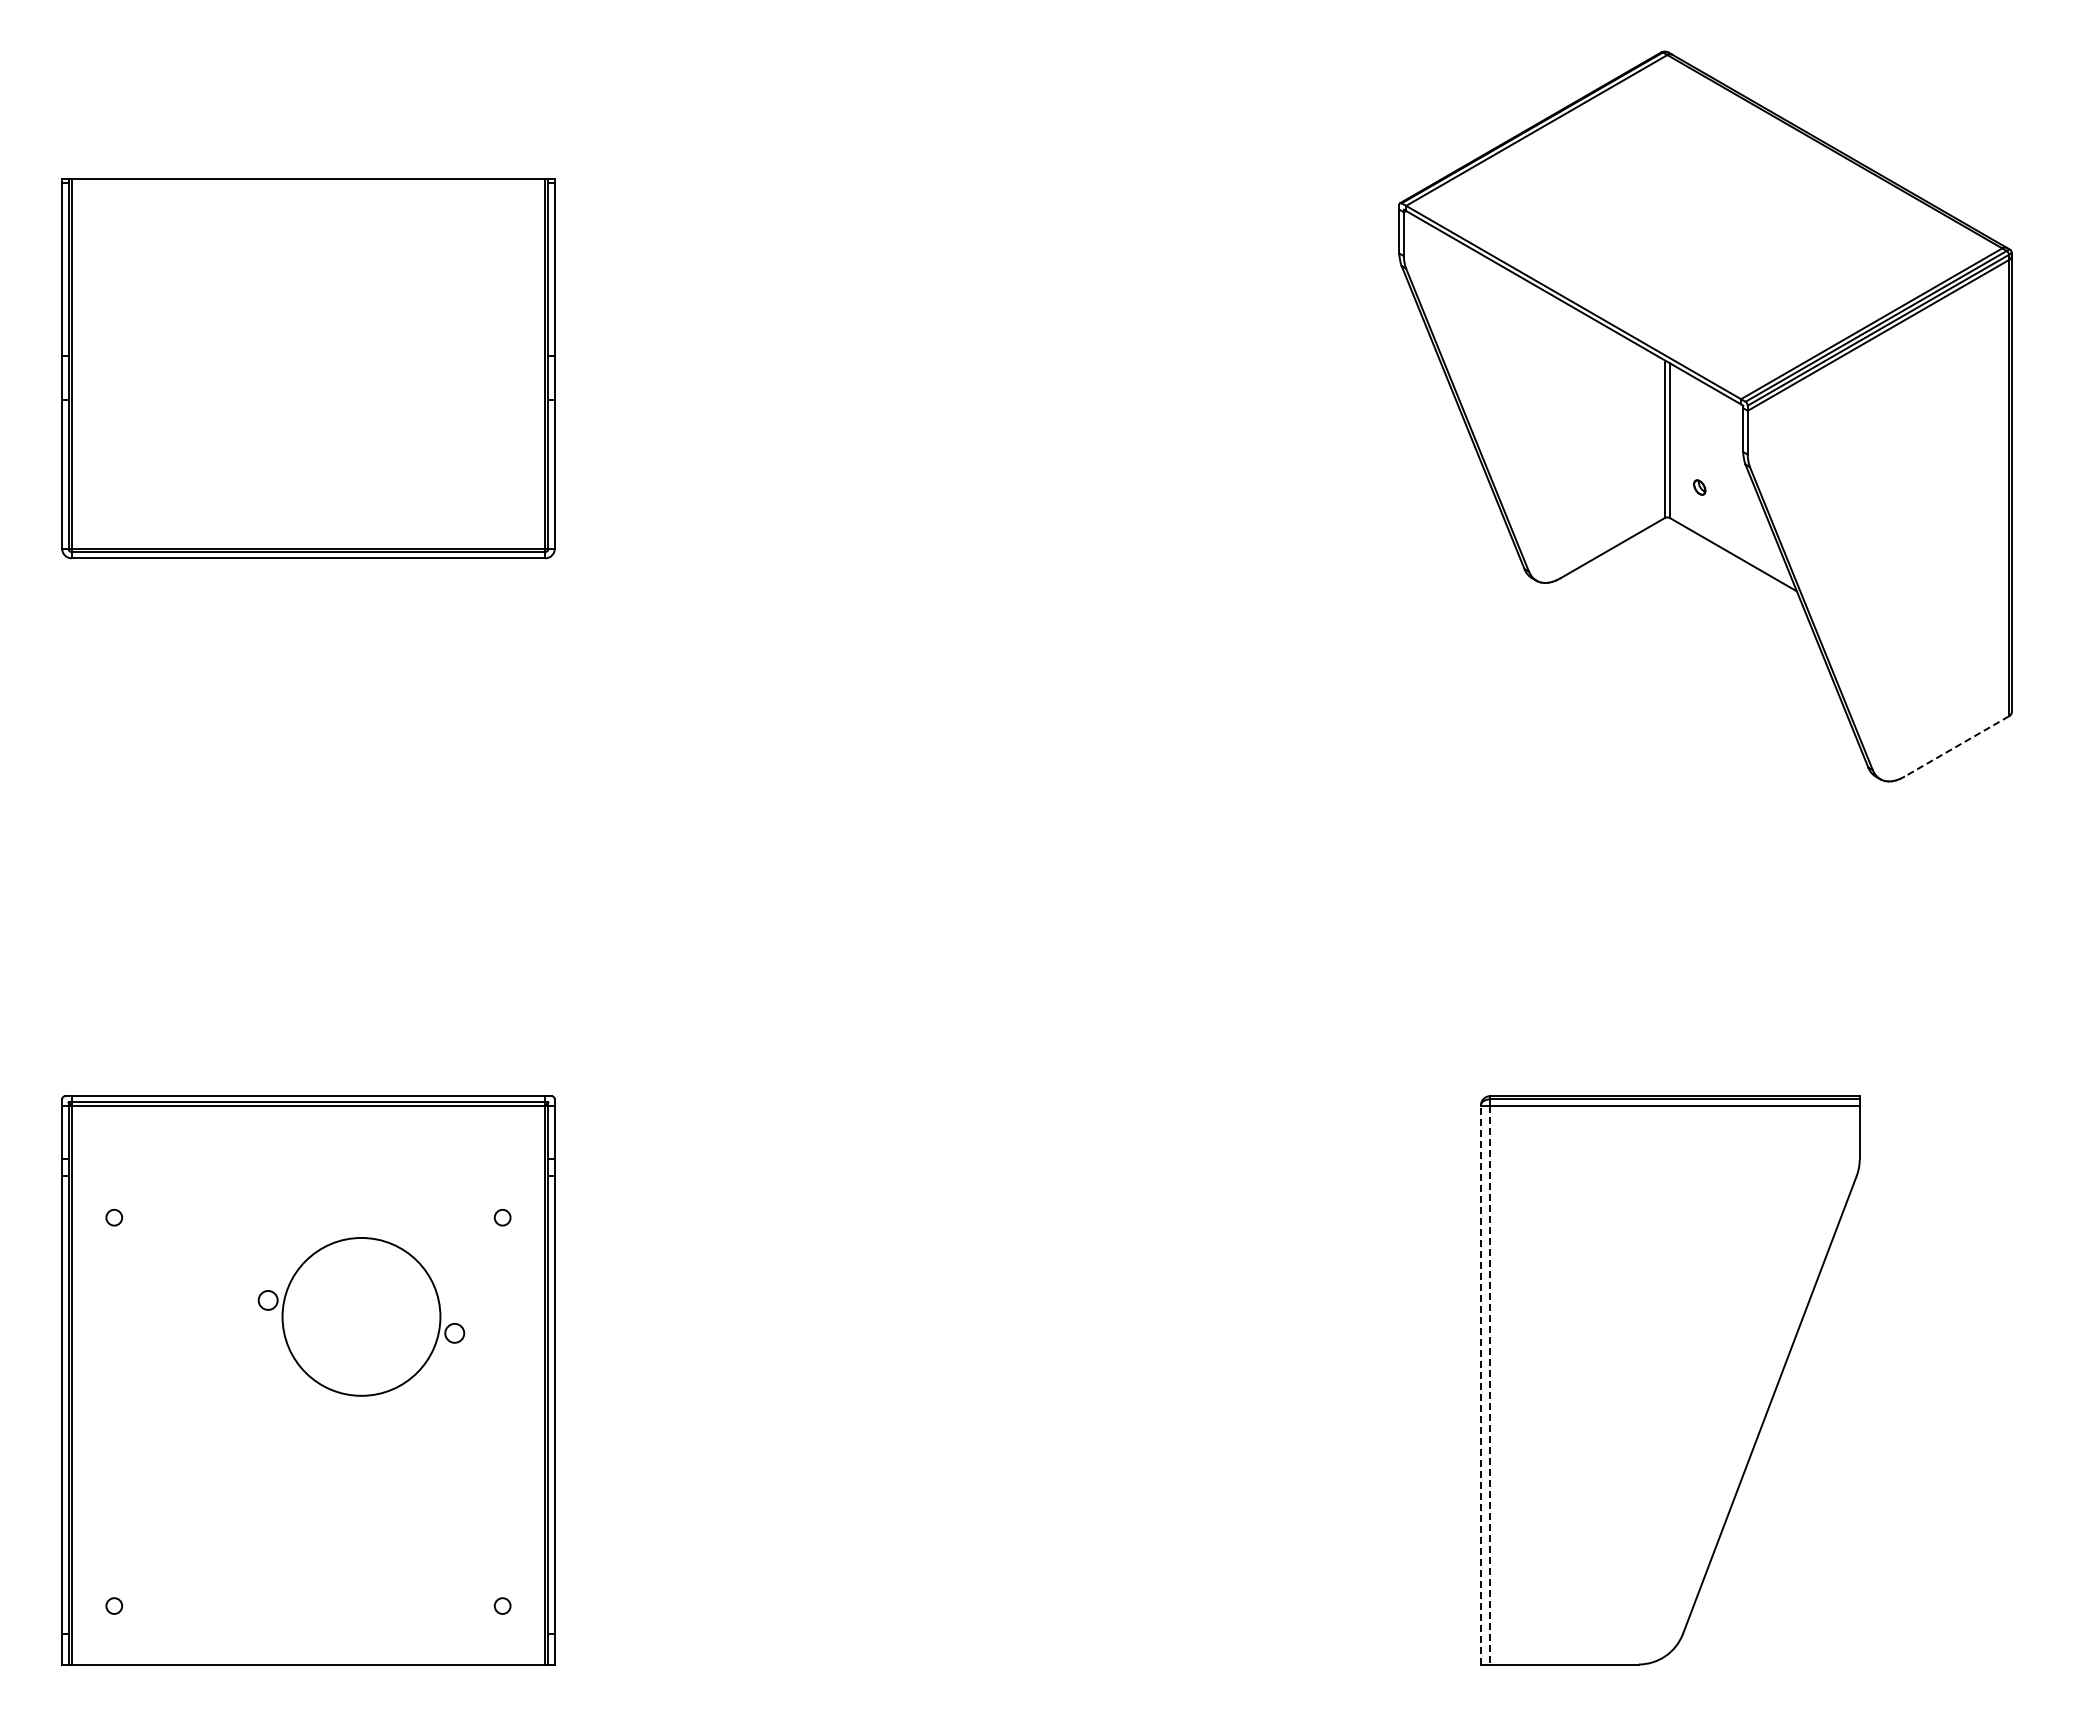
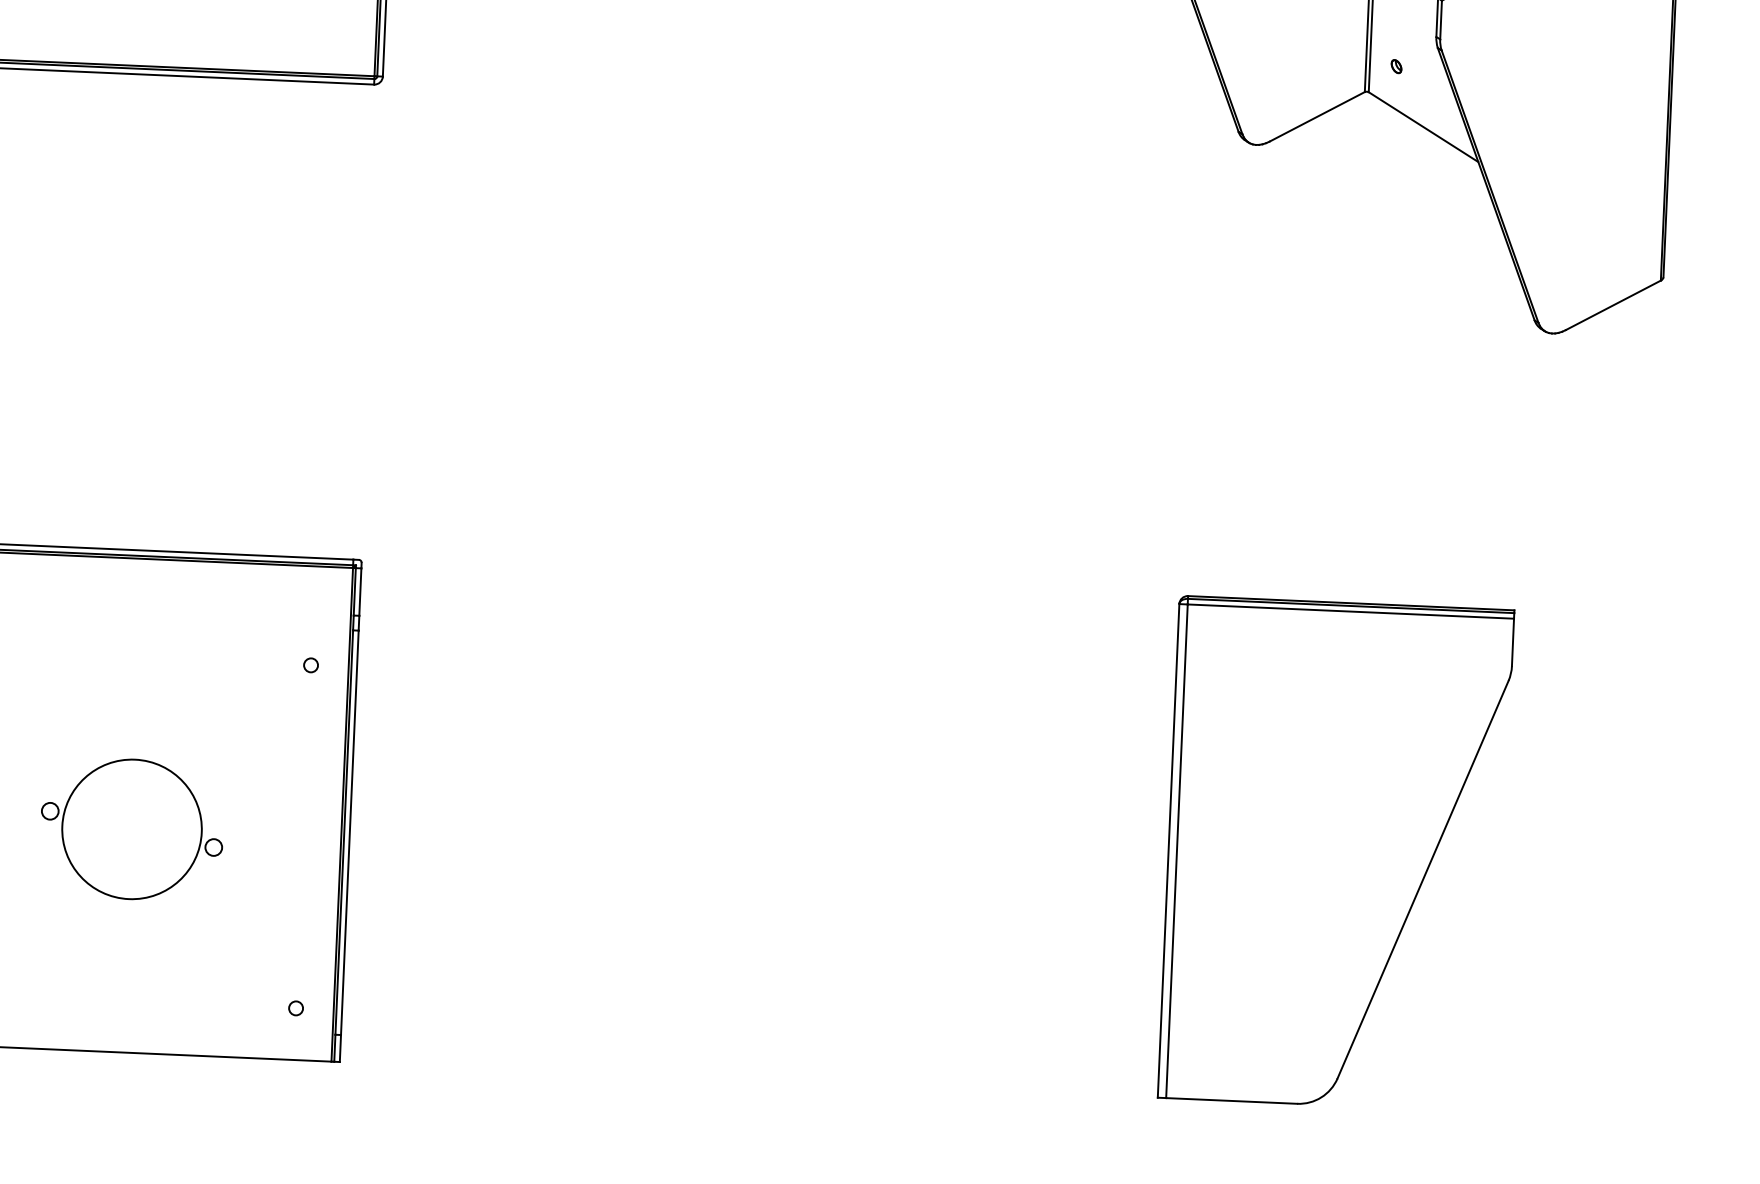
line: (1956, 746) -> (1613, 305), dashed -> solid
part: (361, 1316) -> (132, 829), moved
line: (1480, 1384) -> (1168, 850), dashed -> solid
line: (1490, 1385) -> (1177, 851), dashed -> solid

